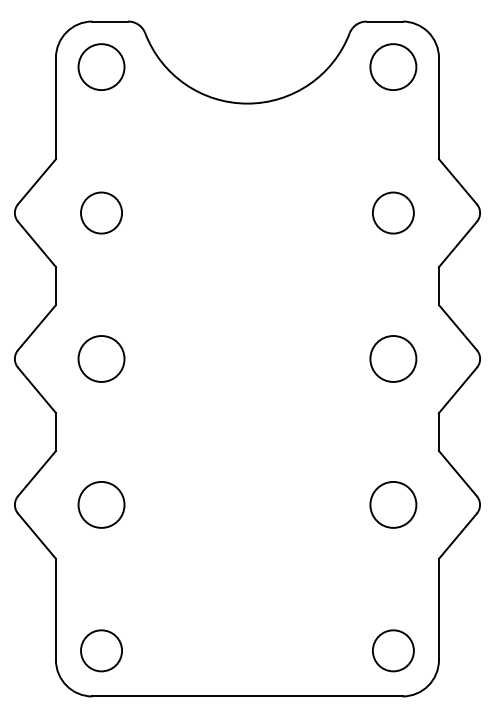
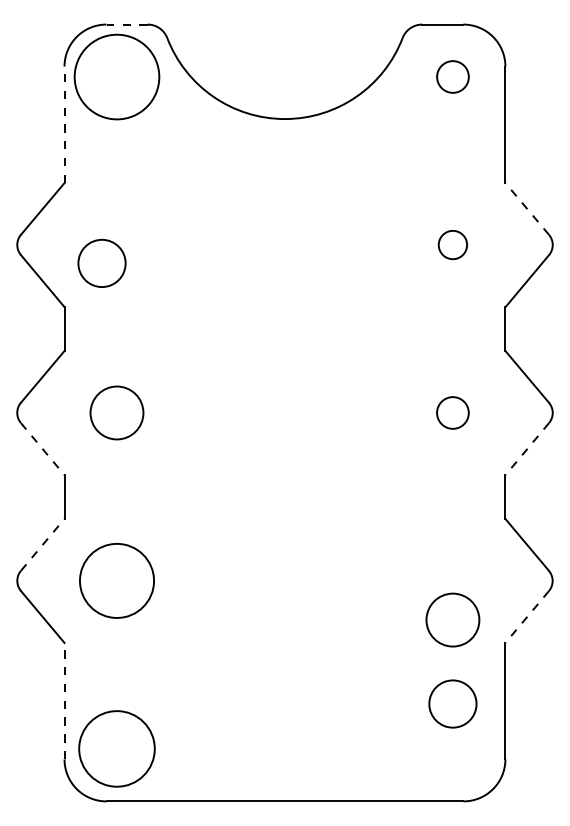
line: (110, 21) -> (127, 24), solid -> dashed
circle: (393, 66) -> (453, 76), size x0.6
circle: (101, 67) -> (116, 77), size x1.6
line: (55, 108) -> (64, 124), solid -> dashed
line: (457, 181) -> (526, 208), solid -> dashed
circle: (101, 212) -> (101, 262), moved
circle: (392, 212) -> (451, 244), size x0.6
circle: (393, 358) -> (453, 412), size x0.6
line: (37, 390) -> (43, 449), solid -> dashed
line: (457, 390) -> (526, 449), solid -> dashed
line: (37, 473) -> (43, 544), solid -> dashed
circle: (101, 504) -> (116, 580), size x1.4
circle: (393, 504) -> (453, 619), moved
line: (457, 536) -> (526, 617), solid -> dashed
line: (55, 609) -> (64, 701), solid -> dashed
circle: (101, 650) -> (116, 748), size x1.6
circle: (393, 650) -> (453, 703), moved

